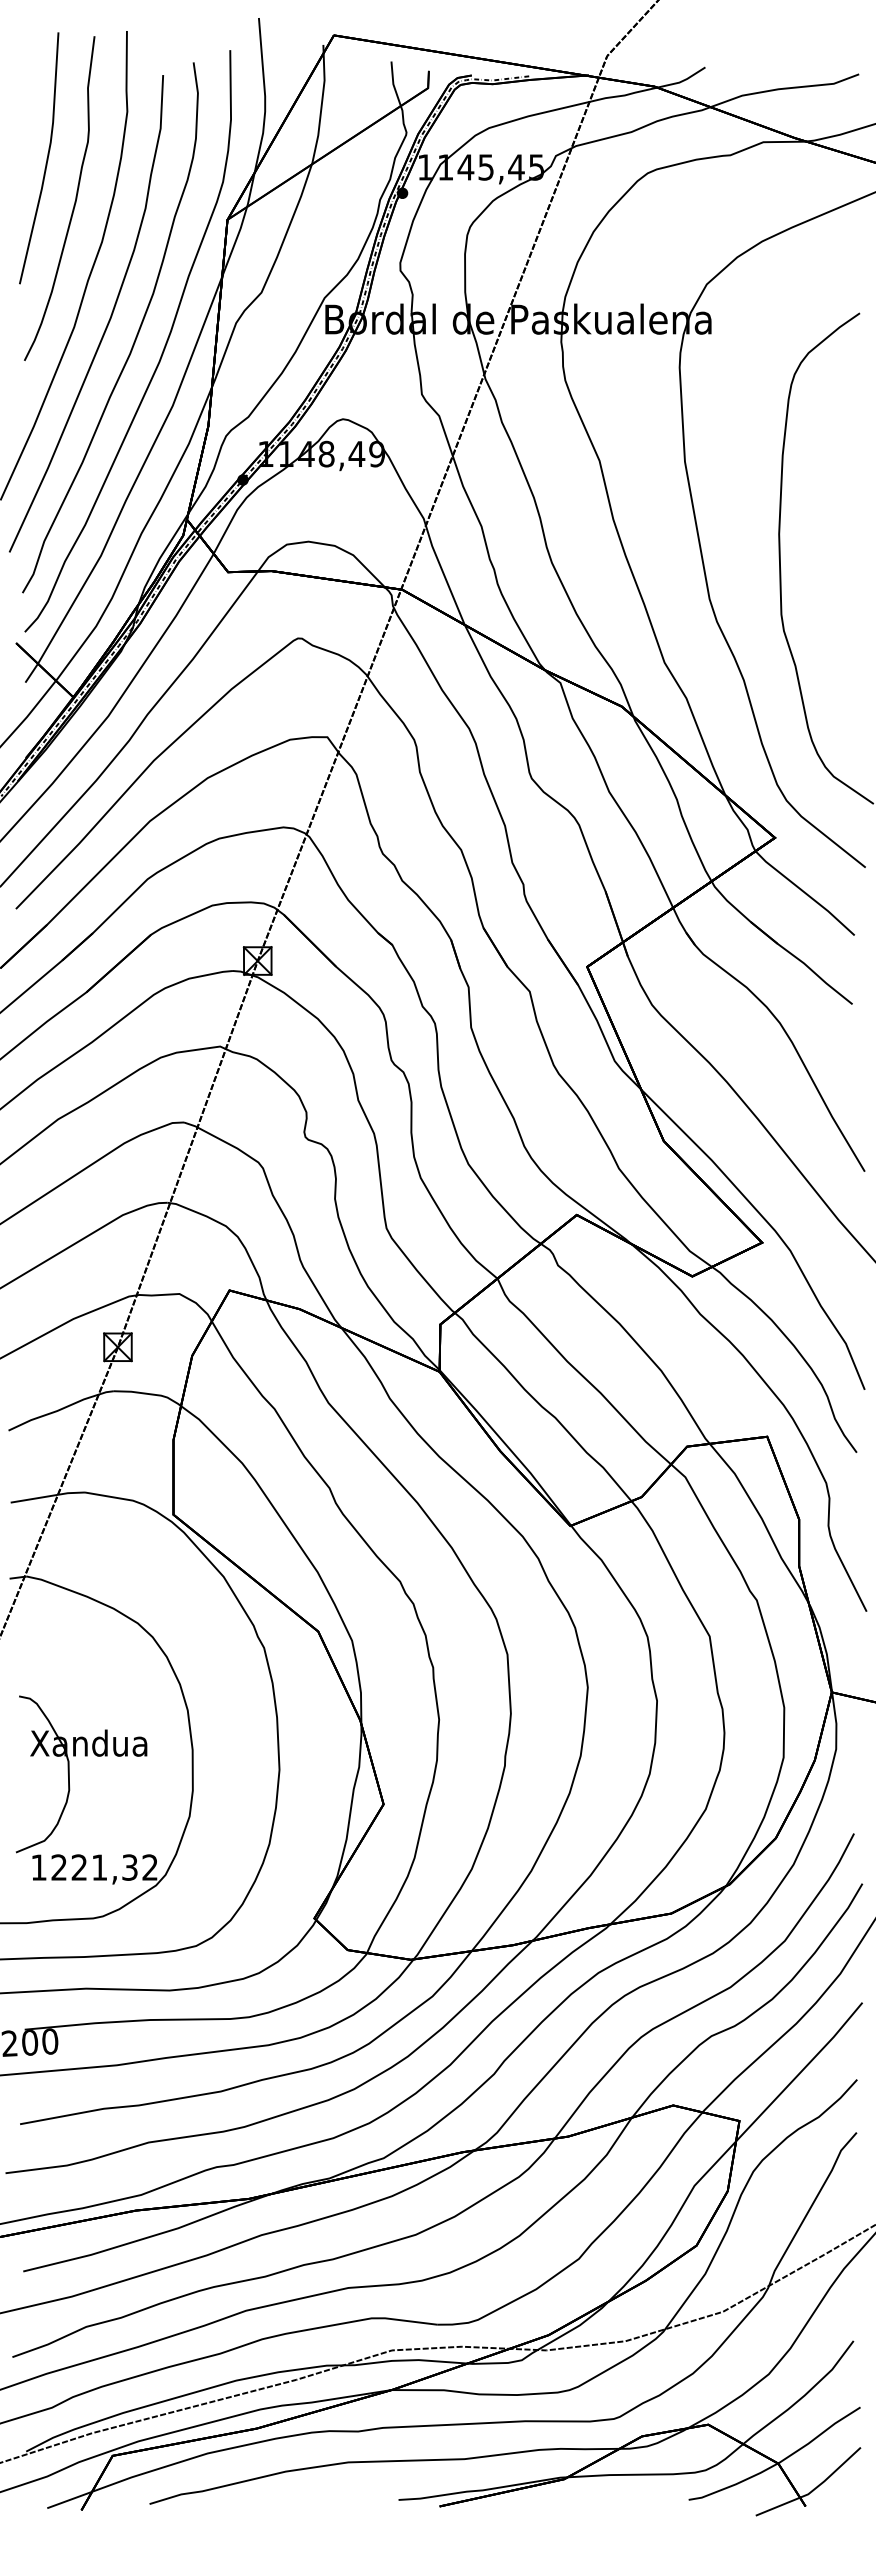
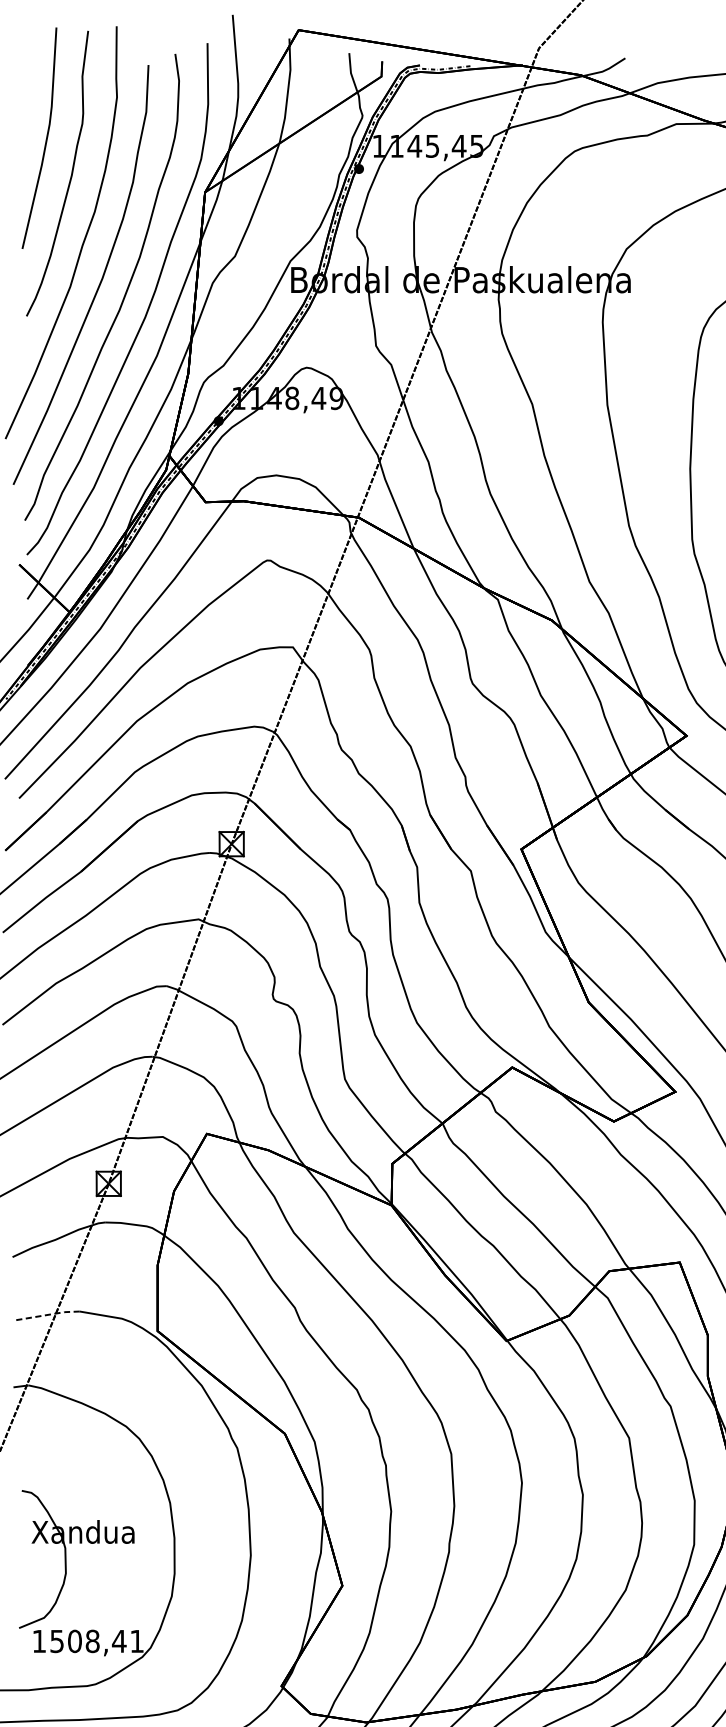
line: (48, 1496) -> (47, 1315), solid -> dashed
text: (104, 1867) -> (96, 1641), 1221,32 -> 1508,41

